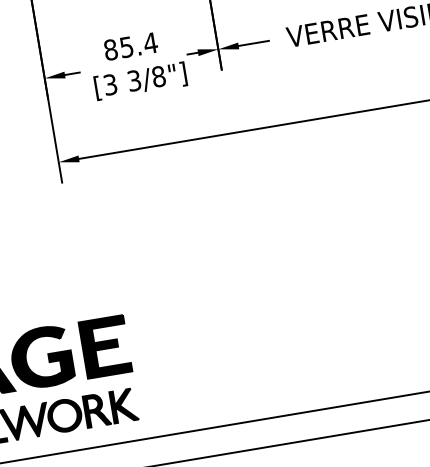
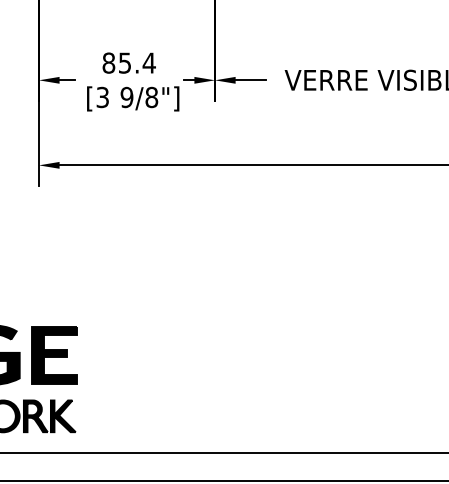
text: (133, 80) -> (126, 97), 3/8"] -> 9/8"]

